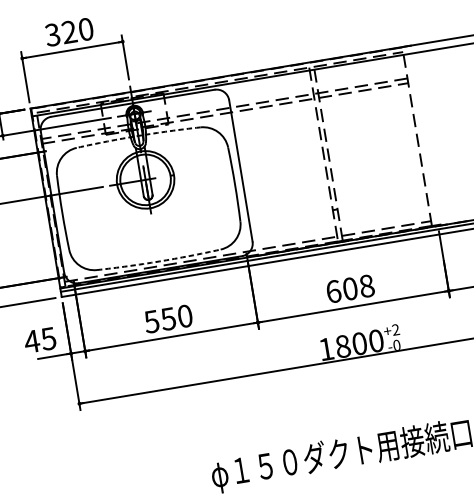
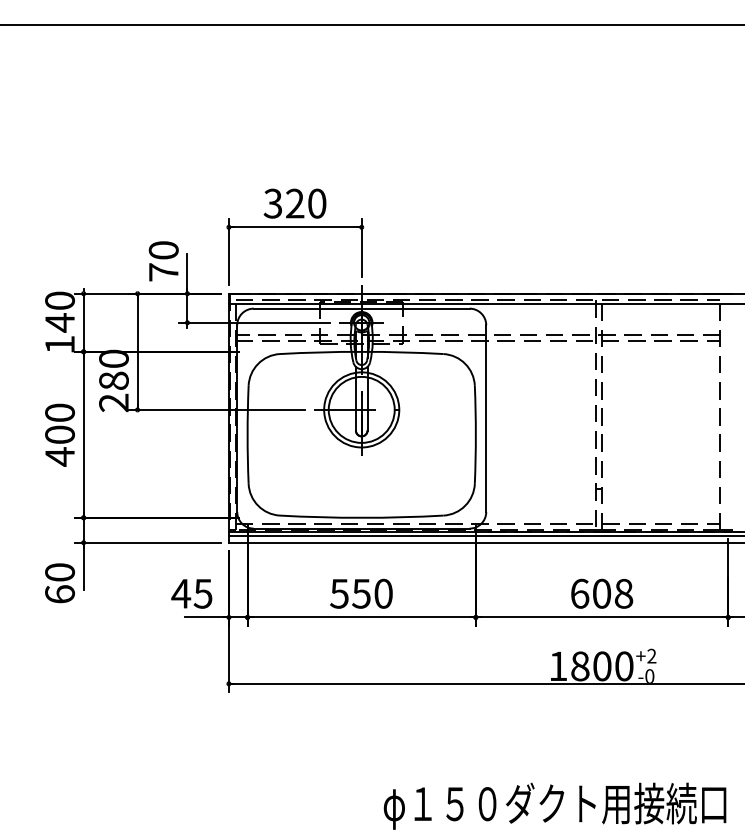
arc: (138, 135) -> (361, 351), dashed -> solid
arc: (158, 261) -> (361, 517), dashed -> solid

